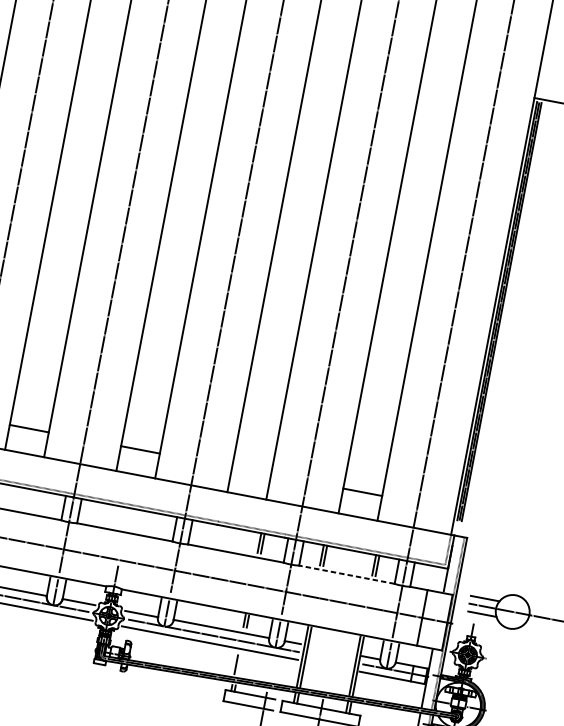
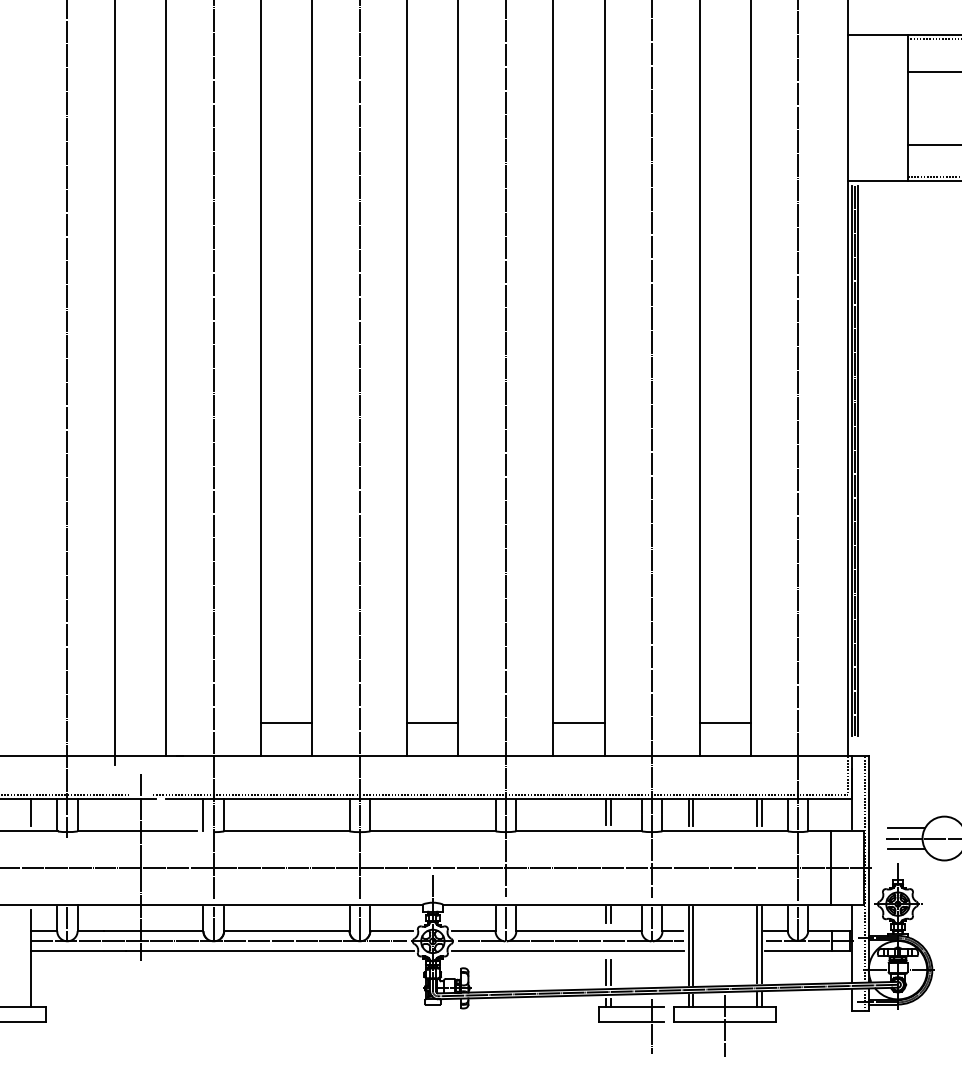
line: (251, 470) -> (578, 722), added
line: (347, 574) -> (725, 831), dashed -> solid
line: (239, 665) -> (610, 972), added

